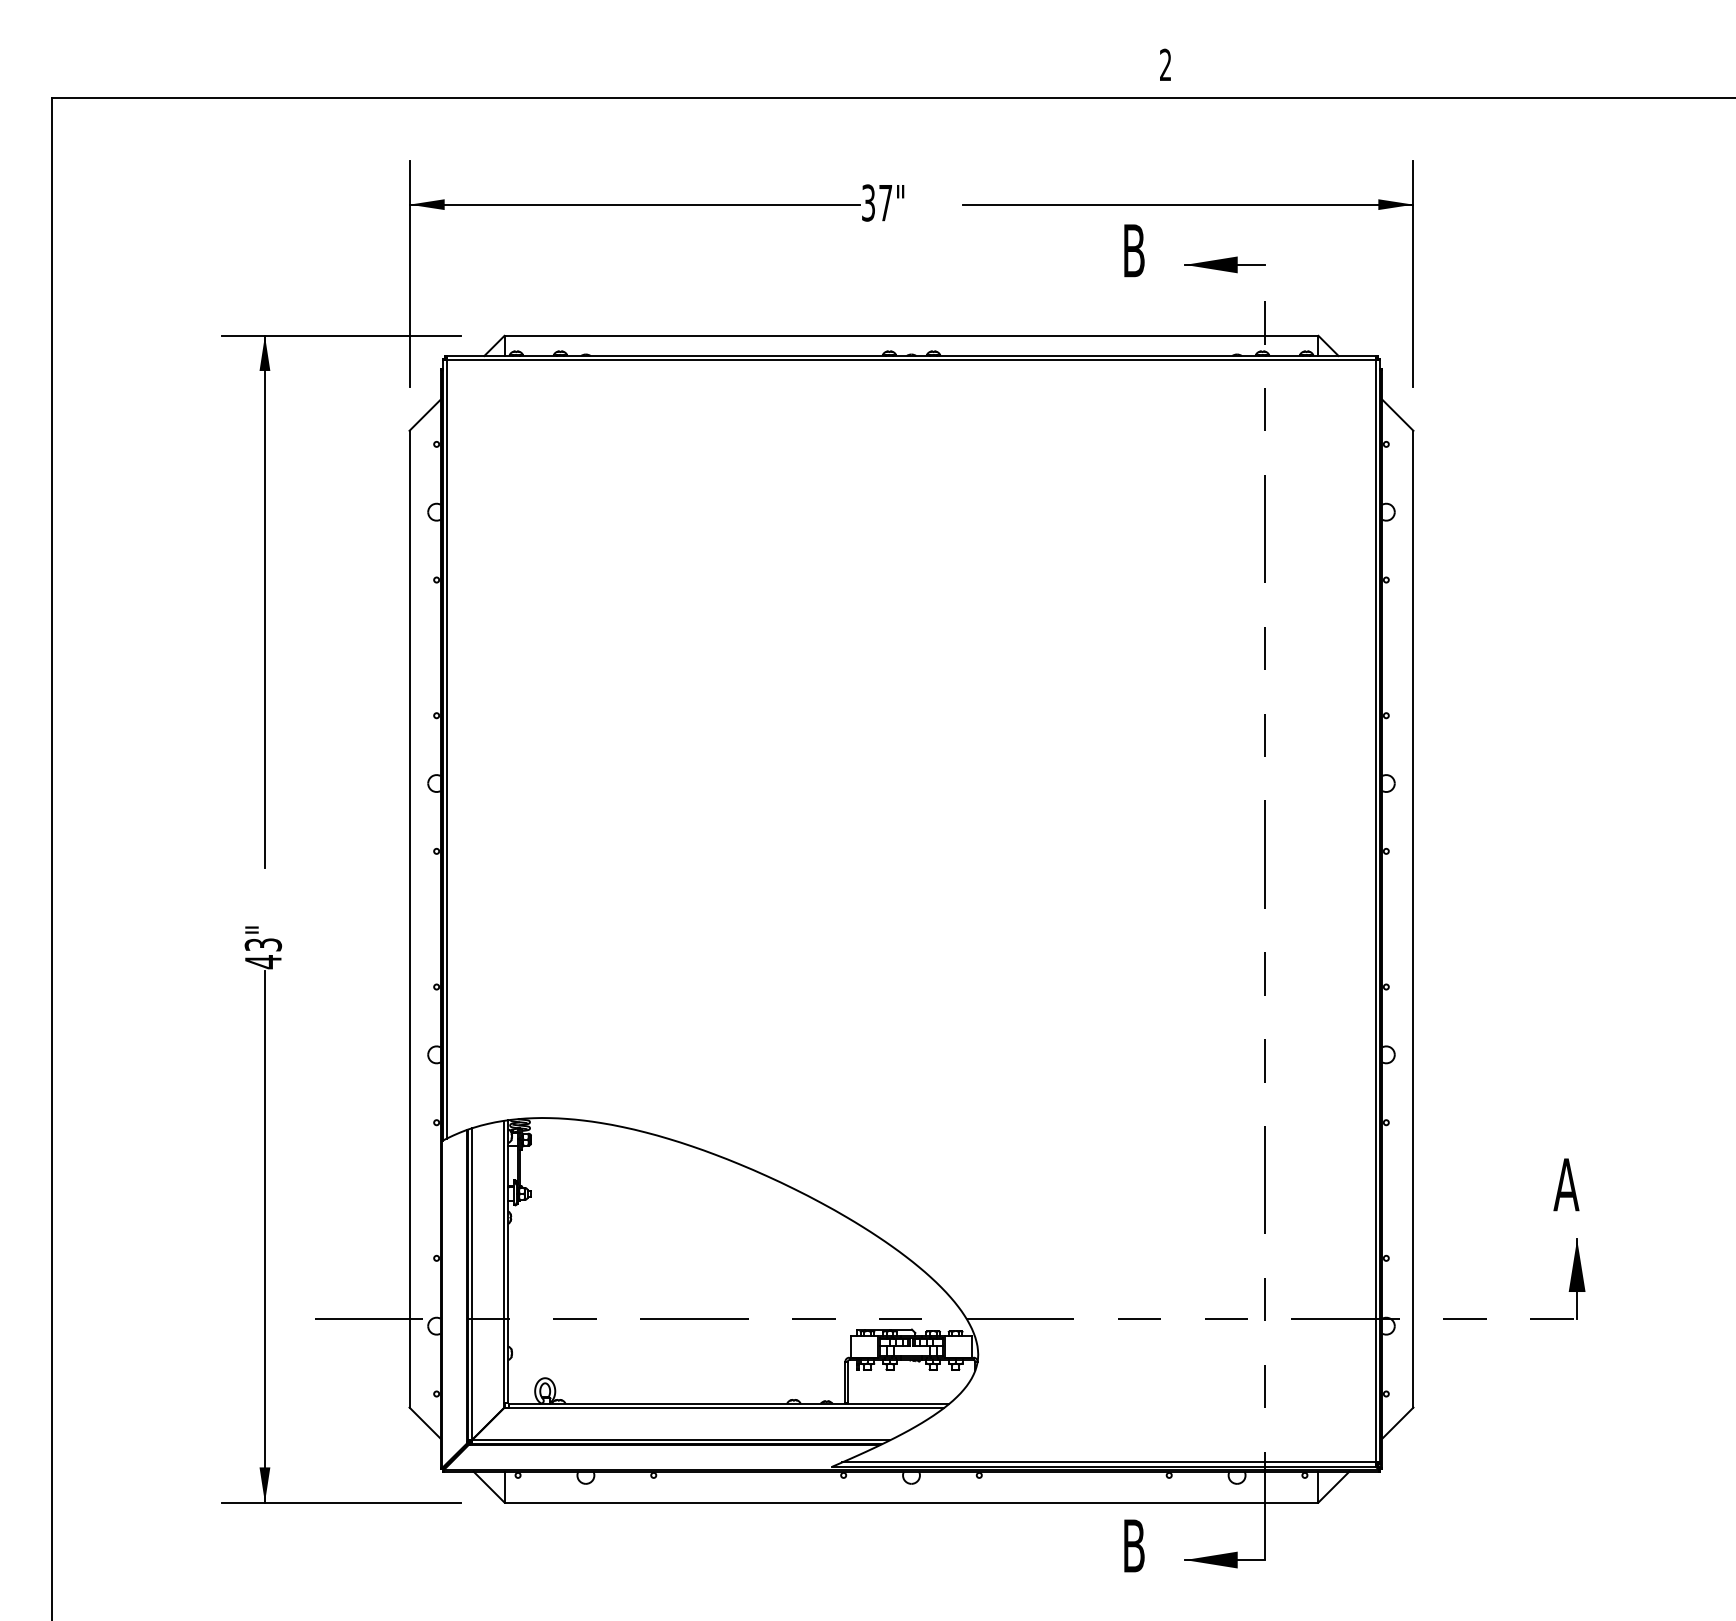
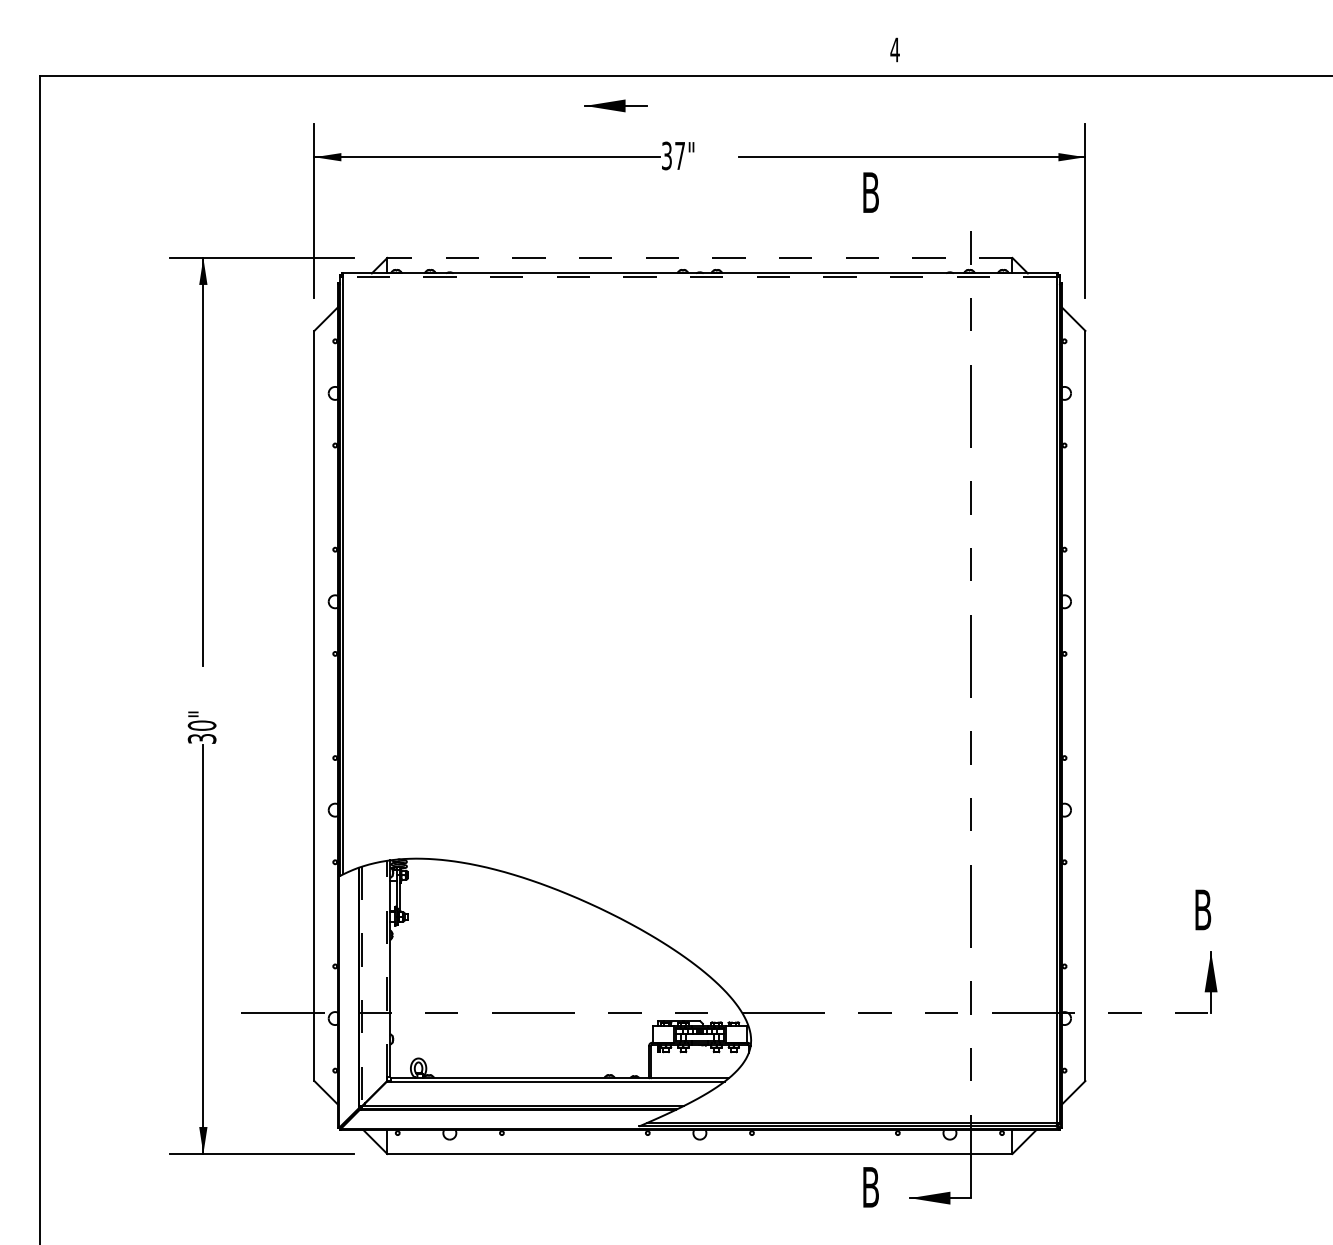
text: (1165, 64) -> (894, 49), 2 -> 4
part: (1224, 264) -> (615, 105), moved
line: (911, 335) -> (699, 257), solid -> dashed
line: (911, 360) -> (699, 276), solid -> dashed
text: (263, 953) -> (202, 732), 43" -> 30"
text: (1566, 1184) -> (1202, 909), A -> B
line: (503, 1261) -> (386, 968), solid -> dashed
line: (472, 1284) -> (362, 986), solid -> dashed

